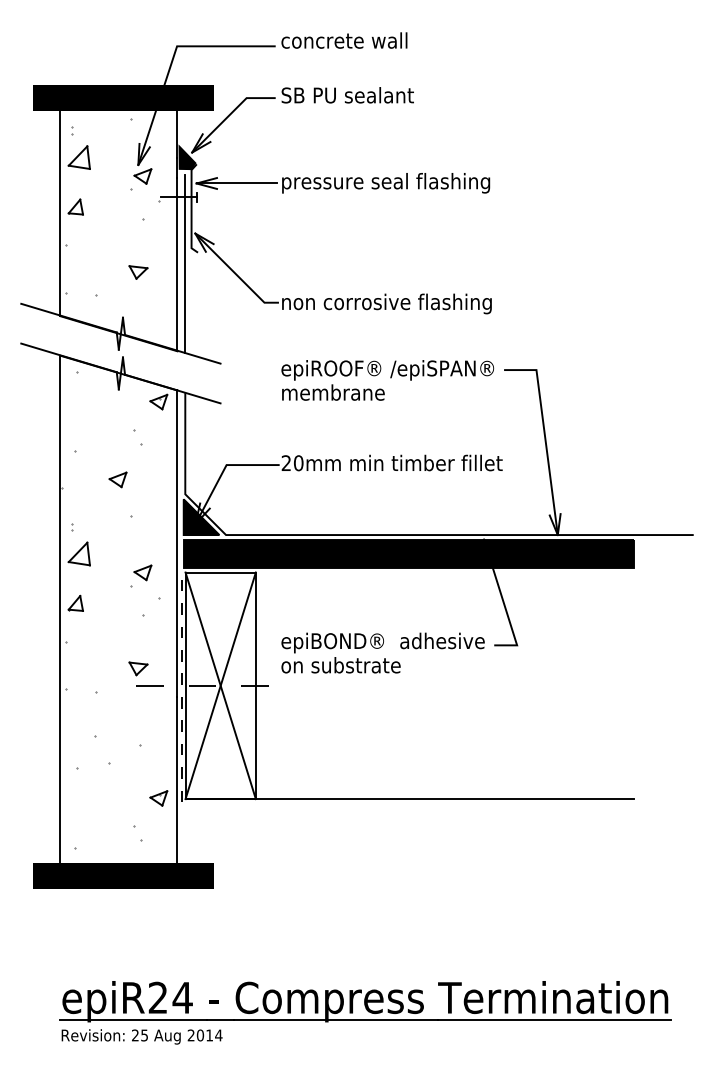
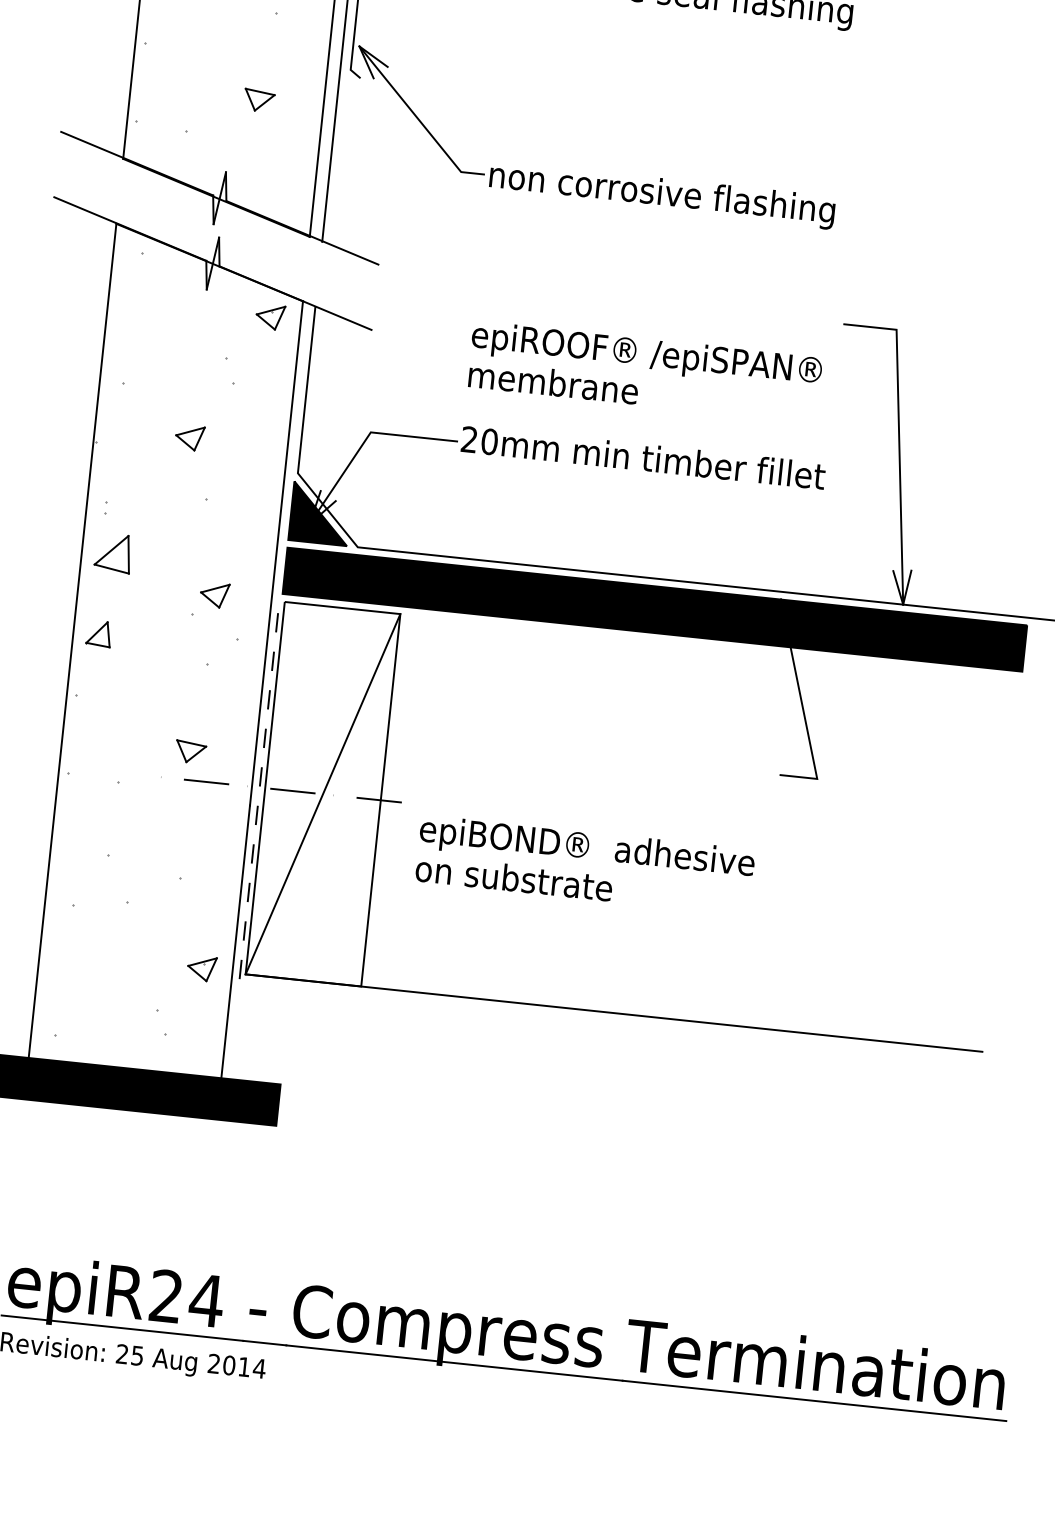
text: (387, 380) -> (644, 372), moved
text: (382, 652) -> (584, 864), moved
line: (220, 685) -> (322, 793), removed

